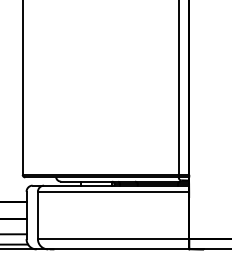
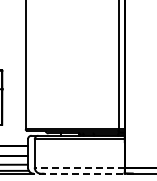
line: (113, 238) -> (79, 167), solid -> dashed
line: (119, 249) -> (83, 173), solid -> dashed

